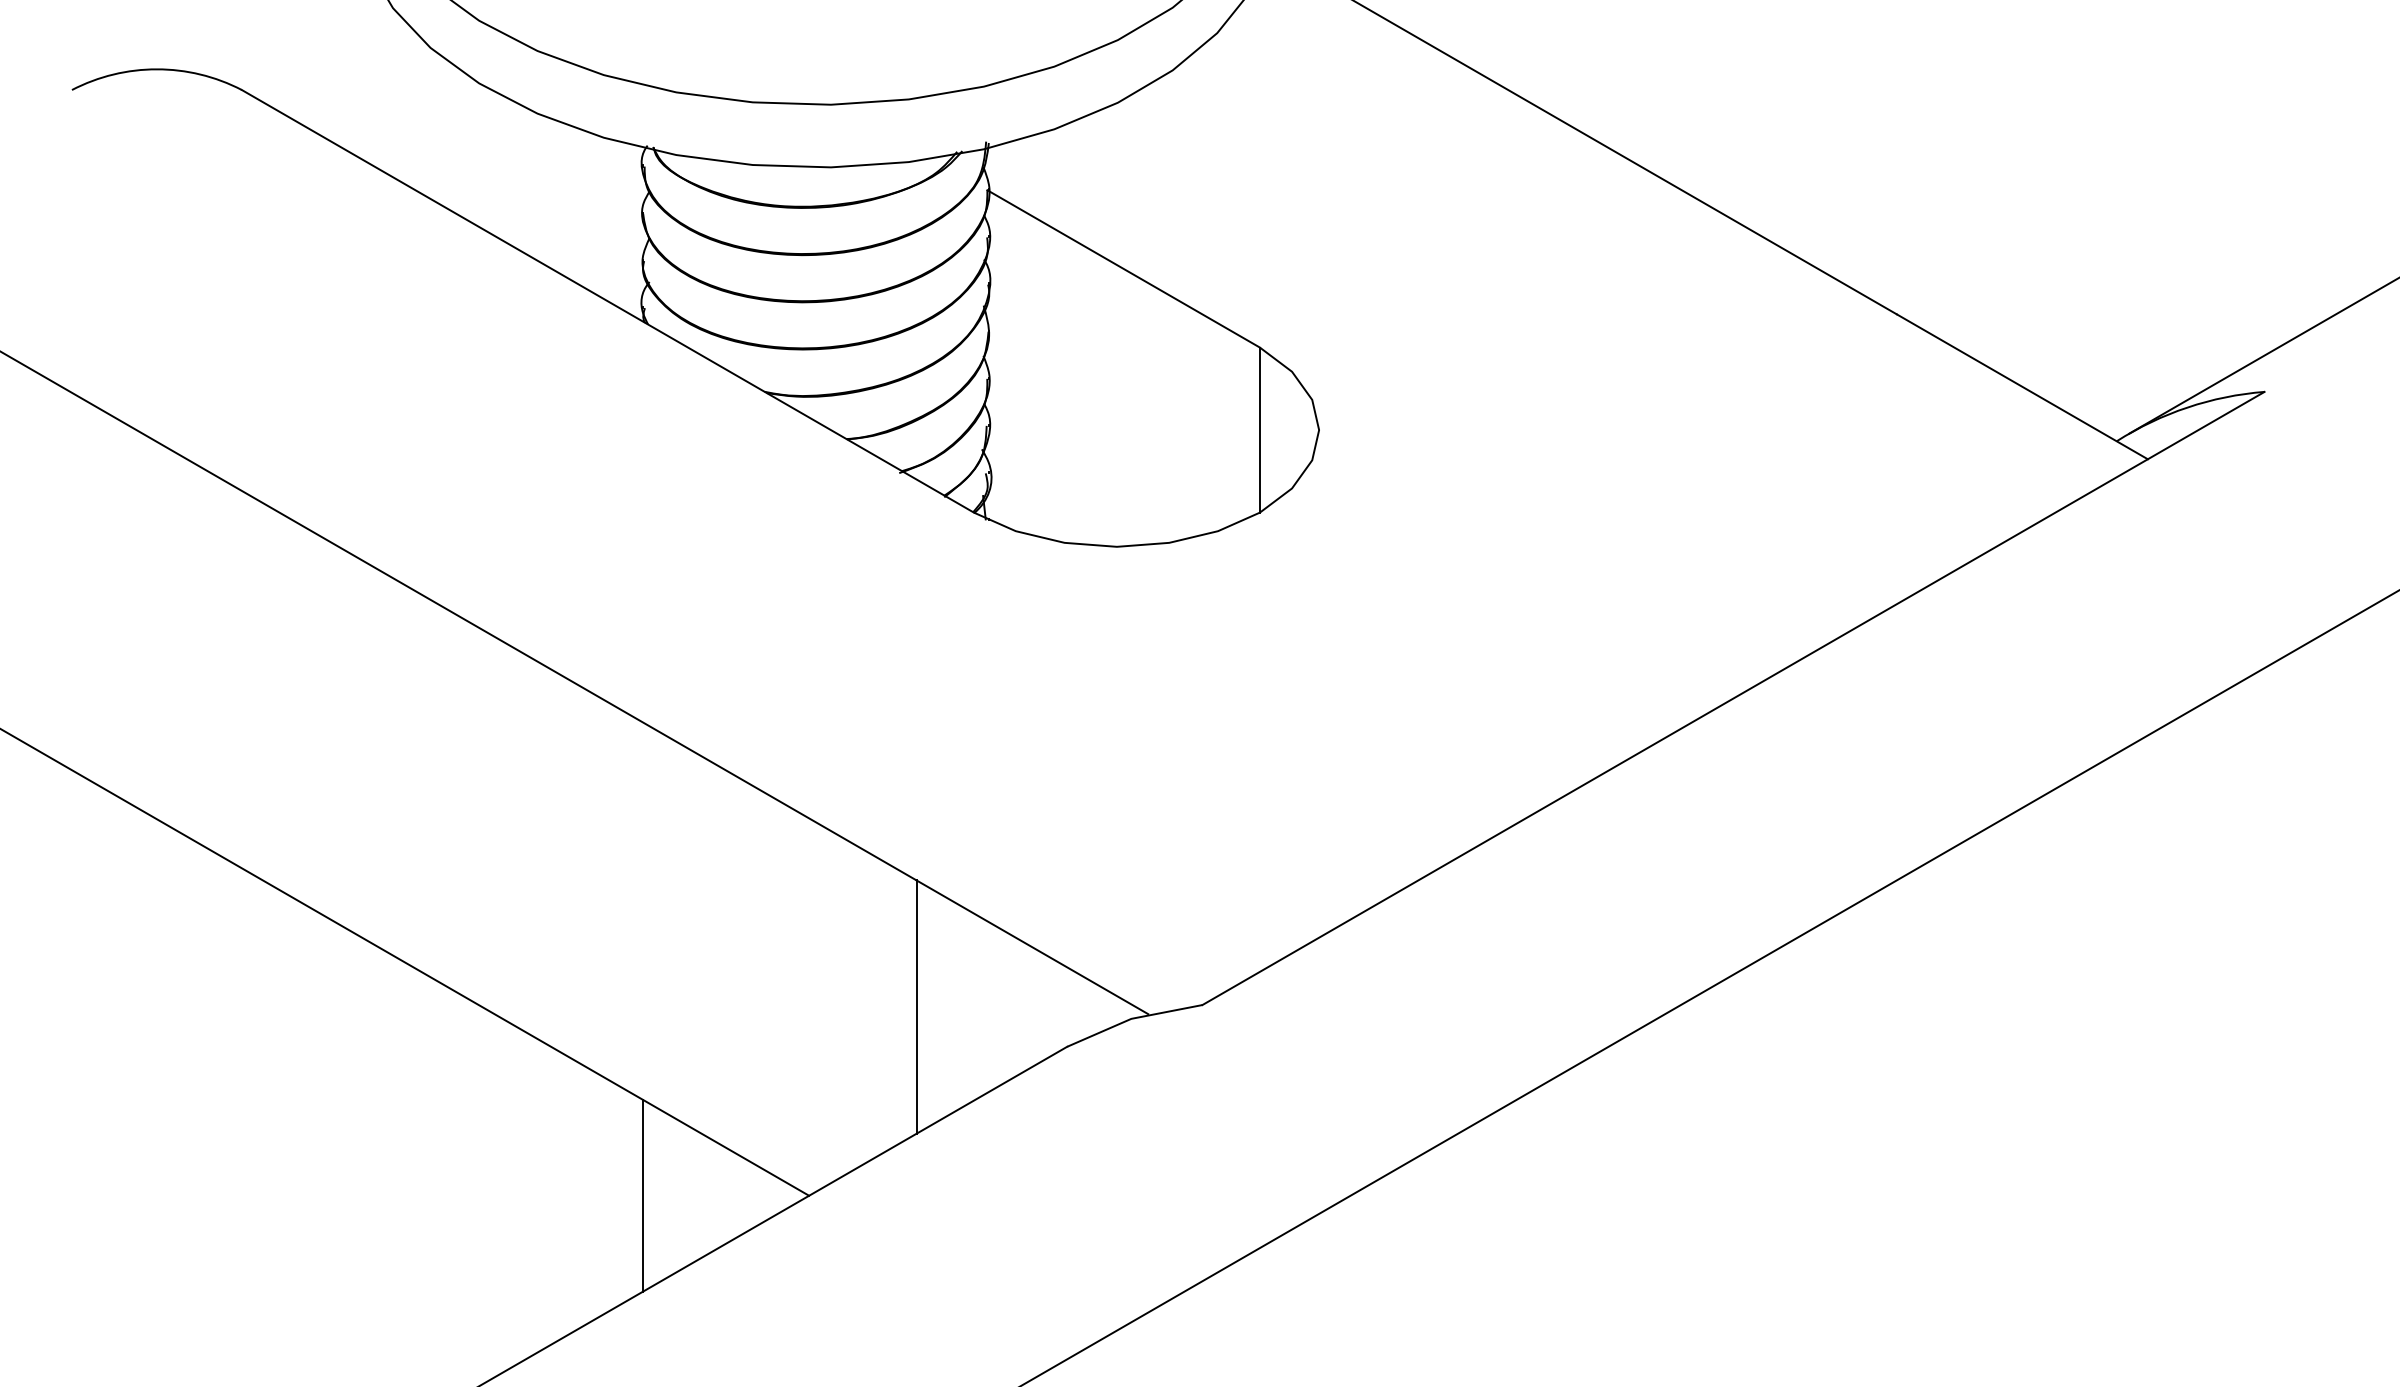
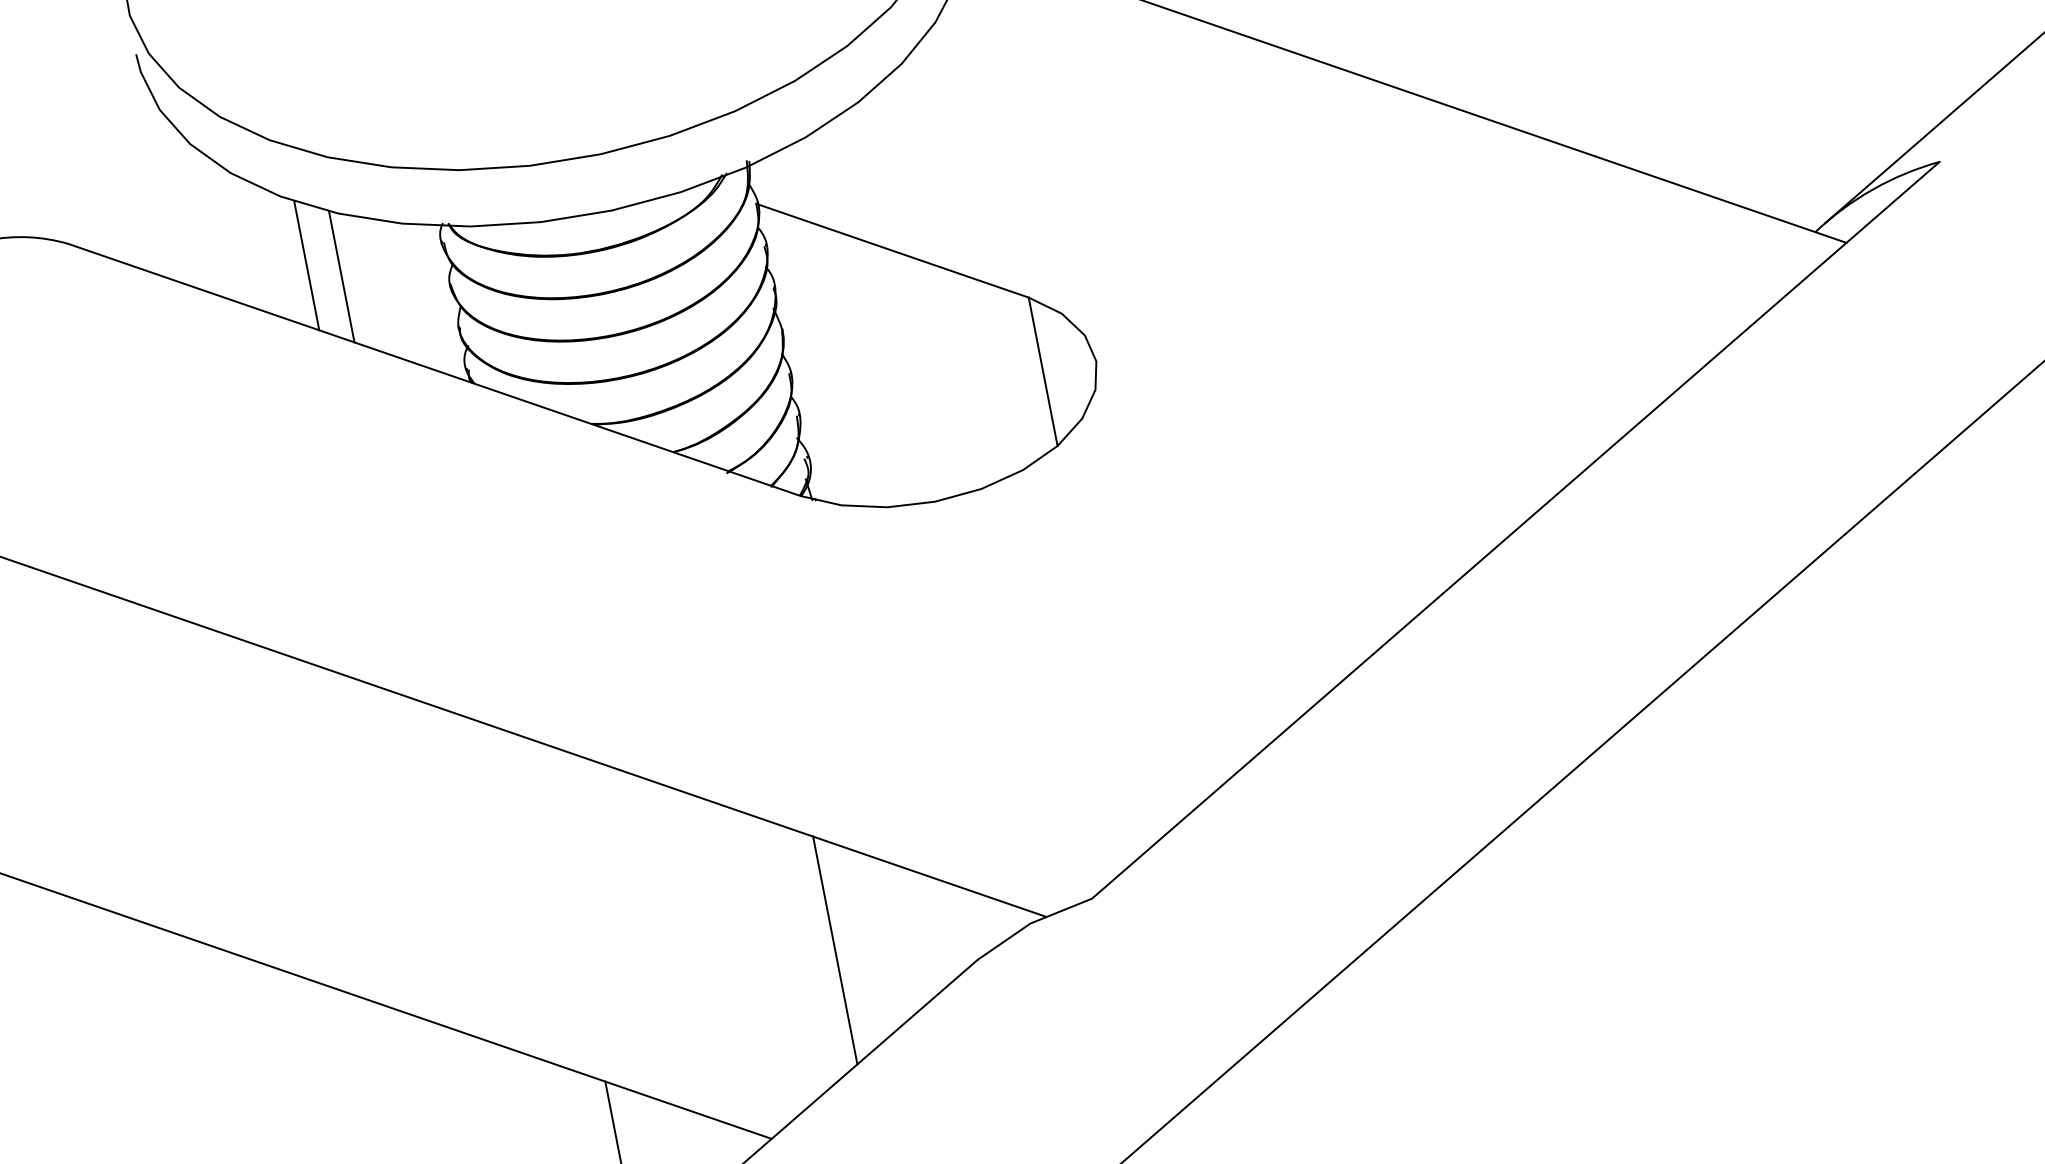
line: (492, 162) -> (306, 265), added
line: (527, 182) -> (341, 277), added

